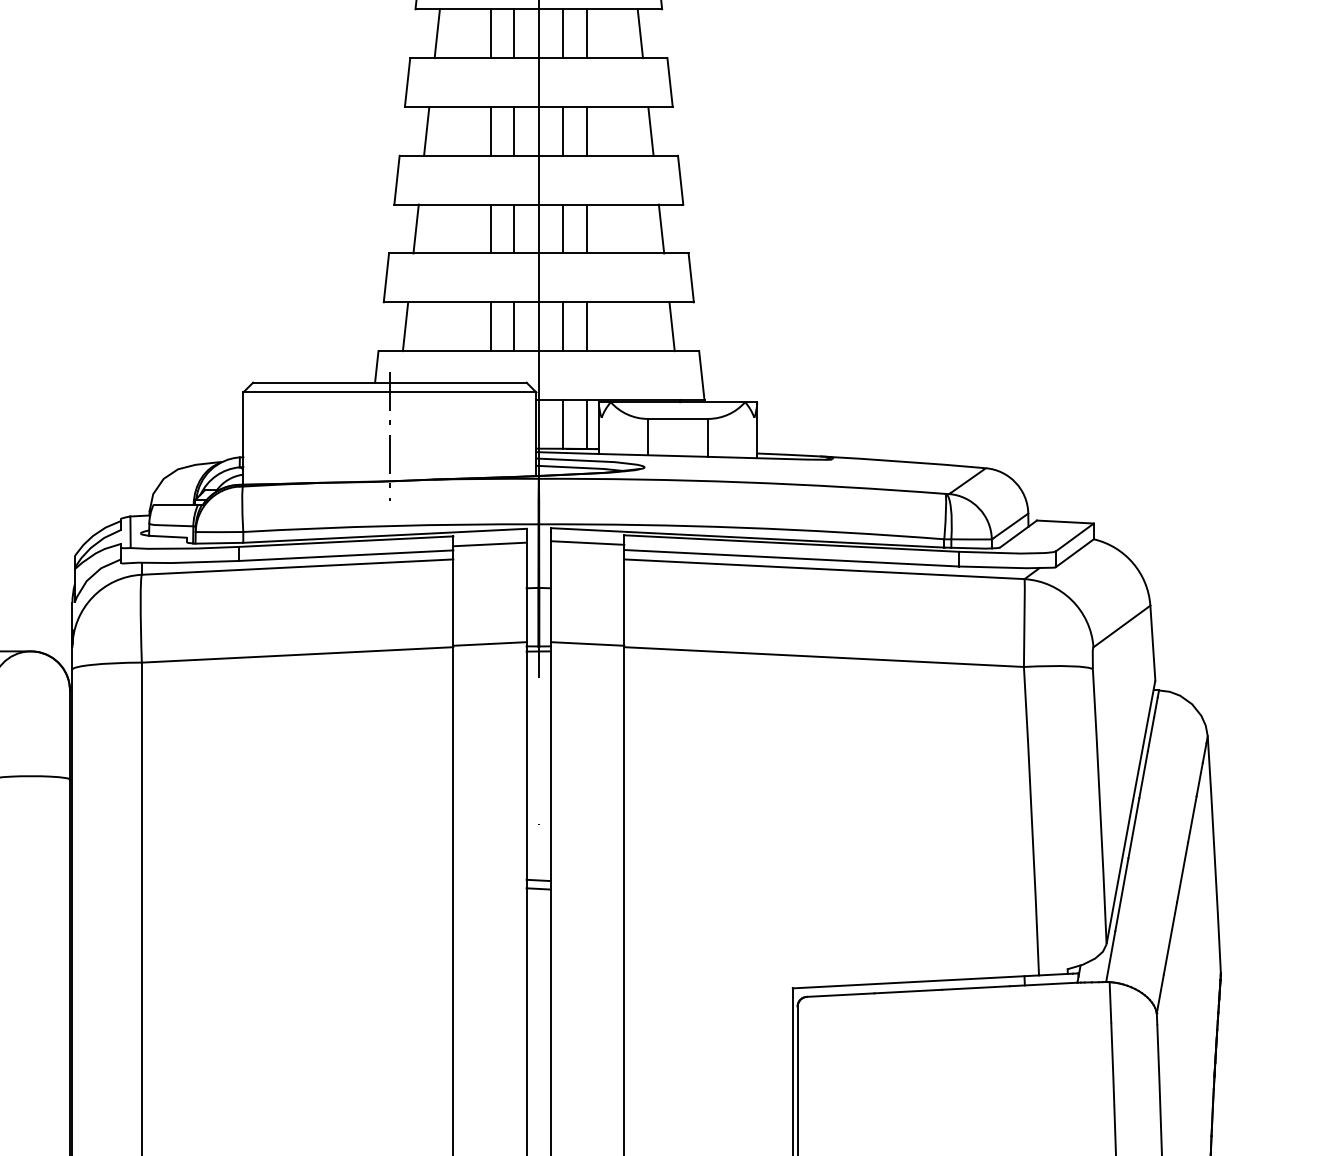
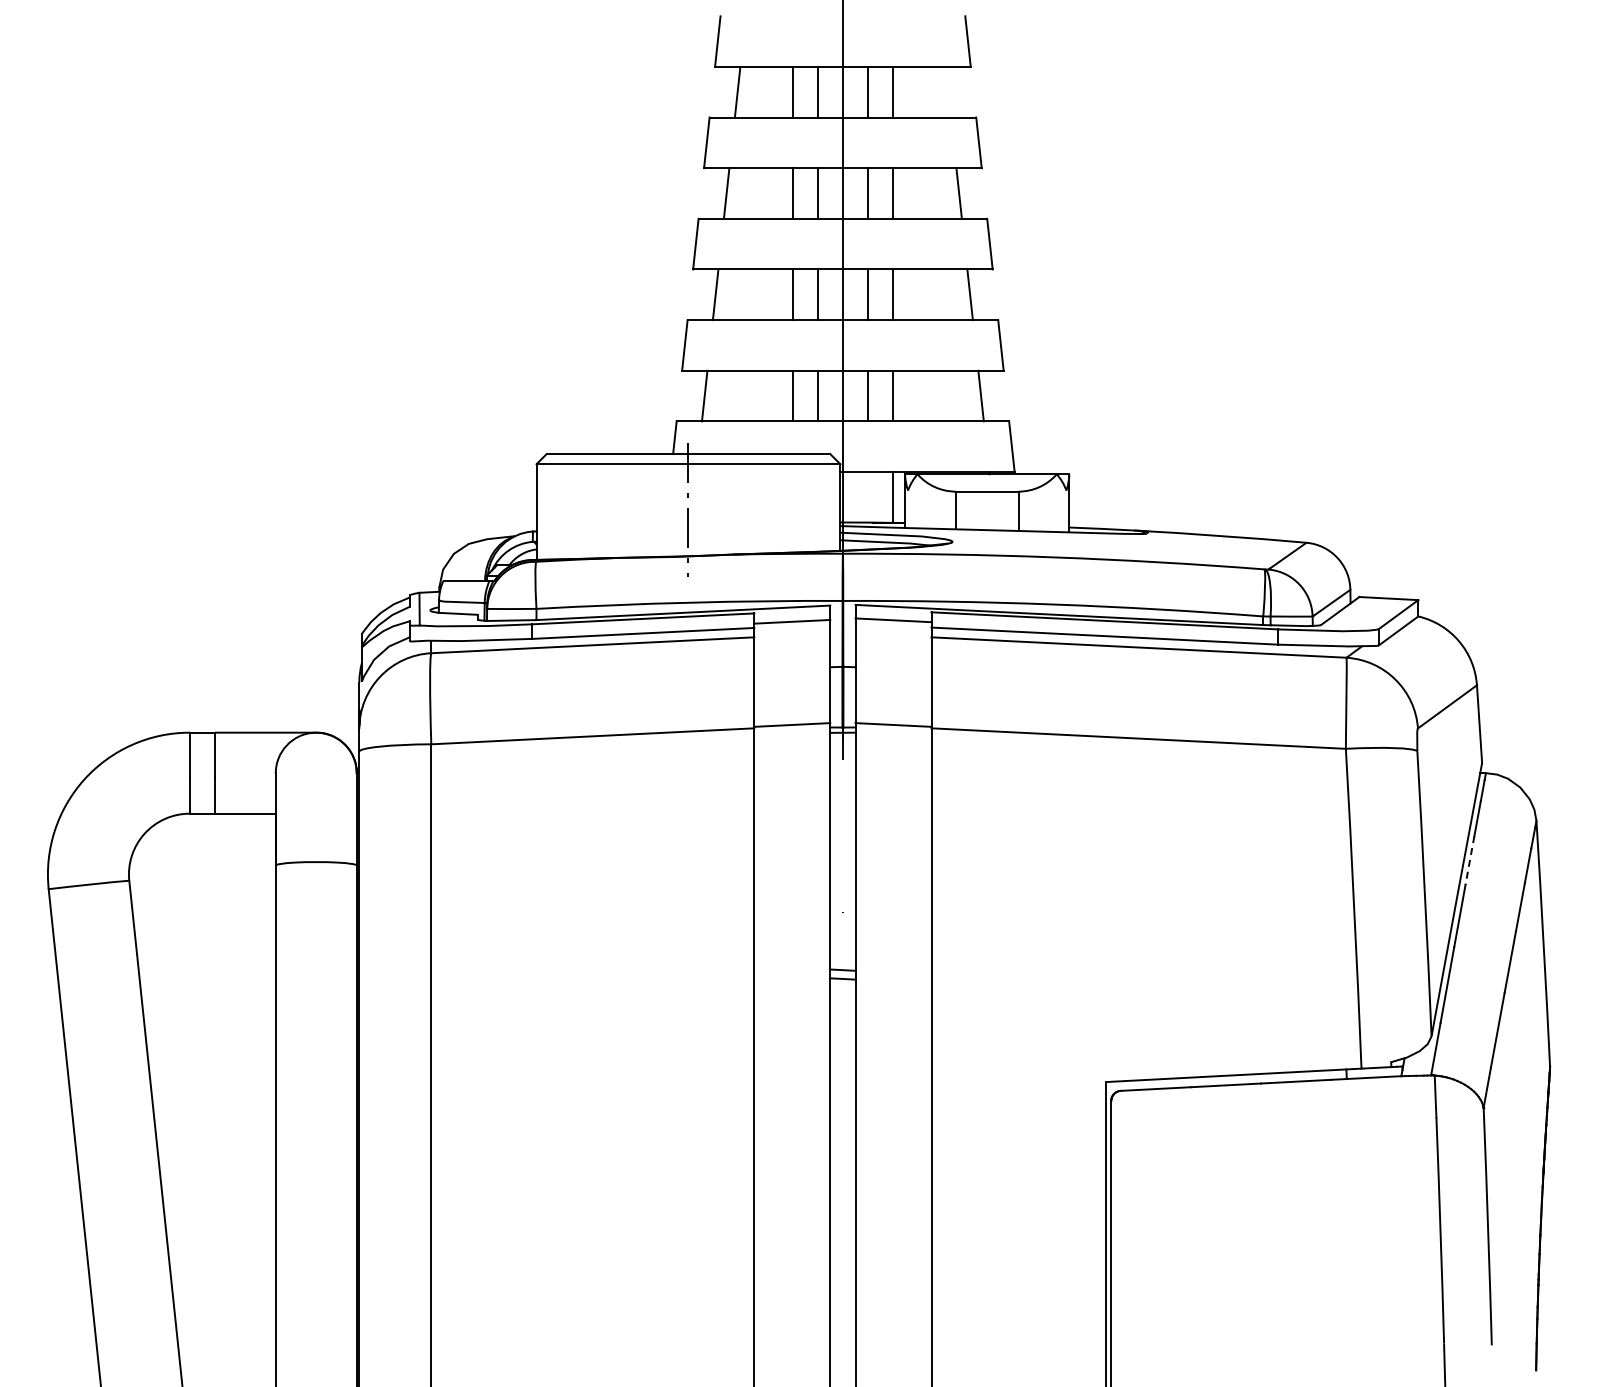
line: (639, 32) -> (947, 91), removed
line: (563, 424) -> (868, 497), removed
line: (1143, 774) -> (1469, 860), solid -> dashed

